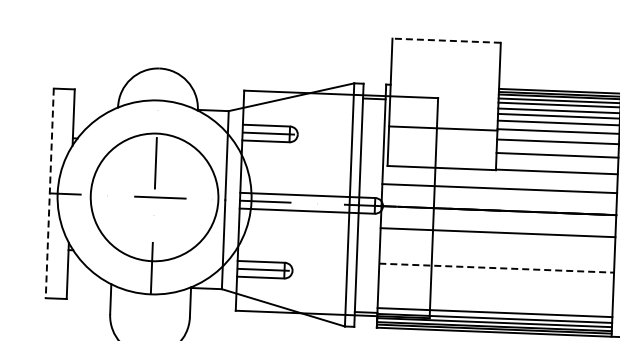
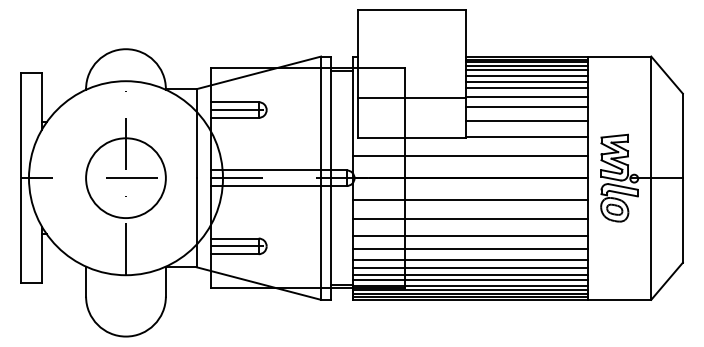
line: (446, 40) -> (411, 10), dashed -> solid
line: (50, 193) -> (21, 178), dashed -> solid
circle: (154, 197) -> (125, 178), size x0.62
line: (497, 251) -> (470, 219), added
line: (497, 267) -> (471, 235), dashed -> solid
line: (496, 281) -> (470, 249), added
line: (495, 291) -> (470, 259), added
line: (495, 300) -> (470, 268), added
line: (495, 306) -> (470, 274), added

